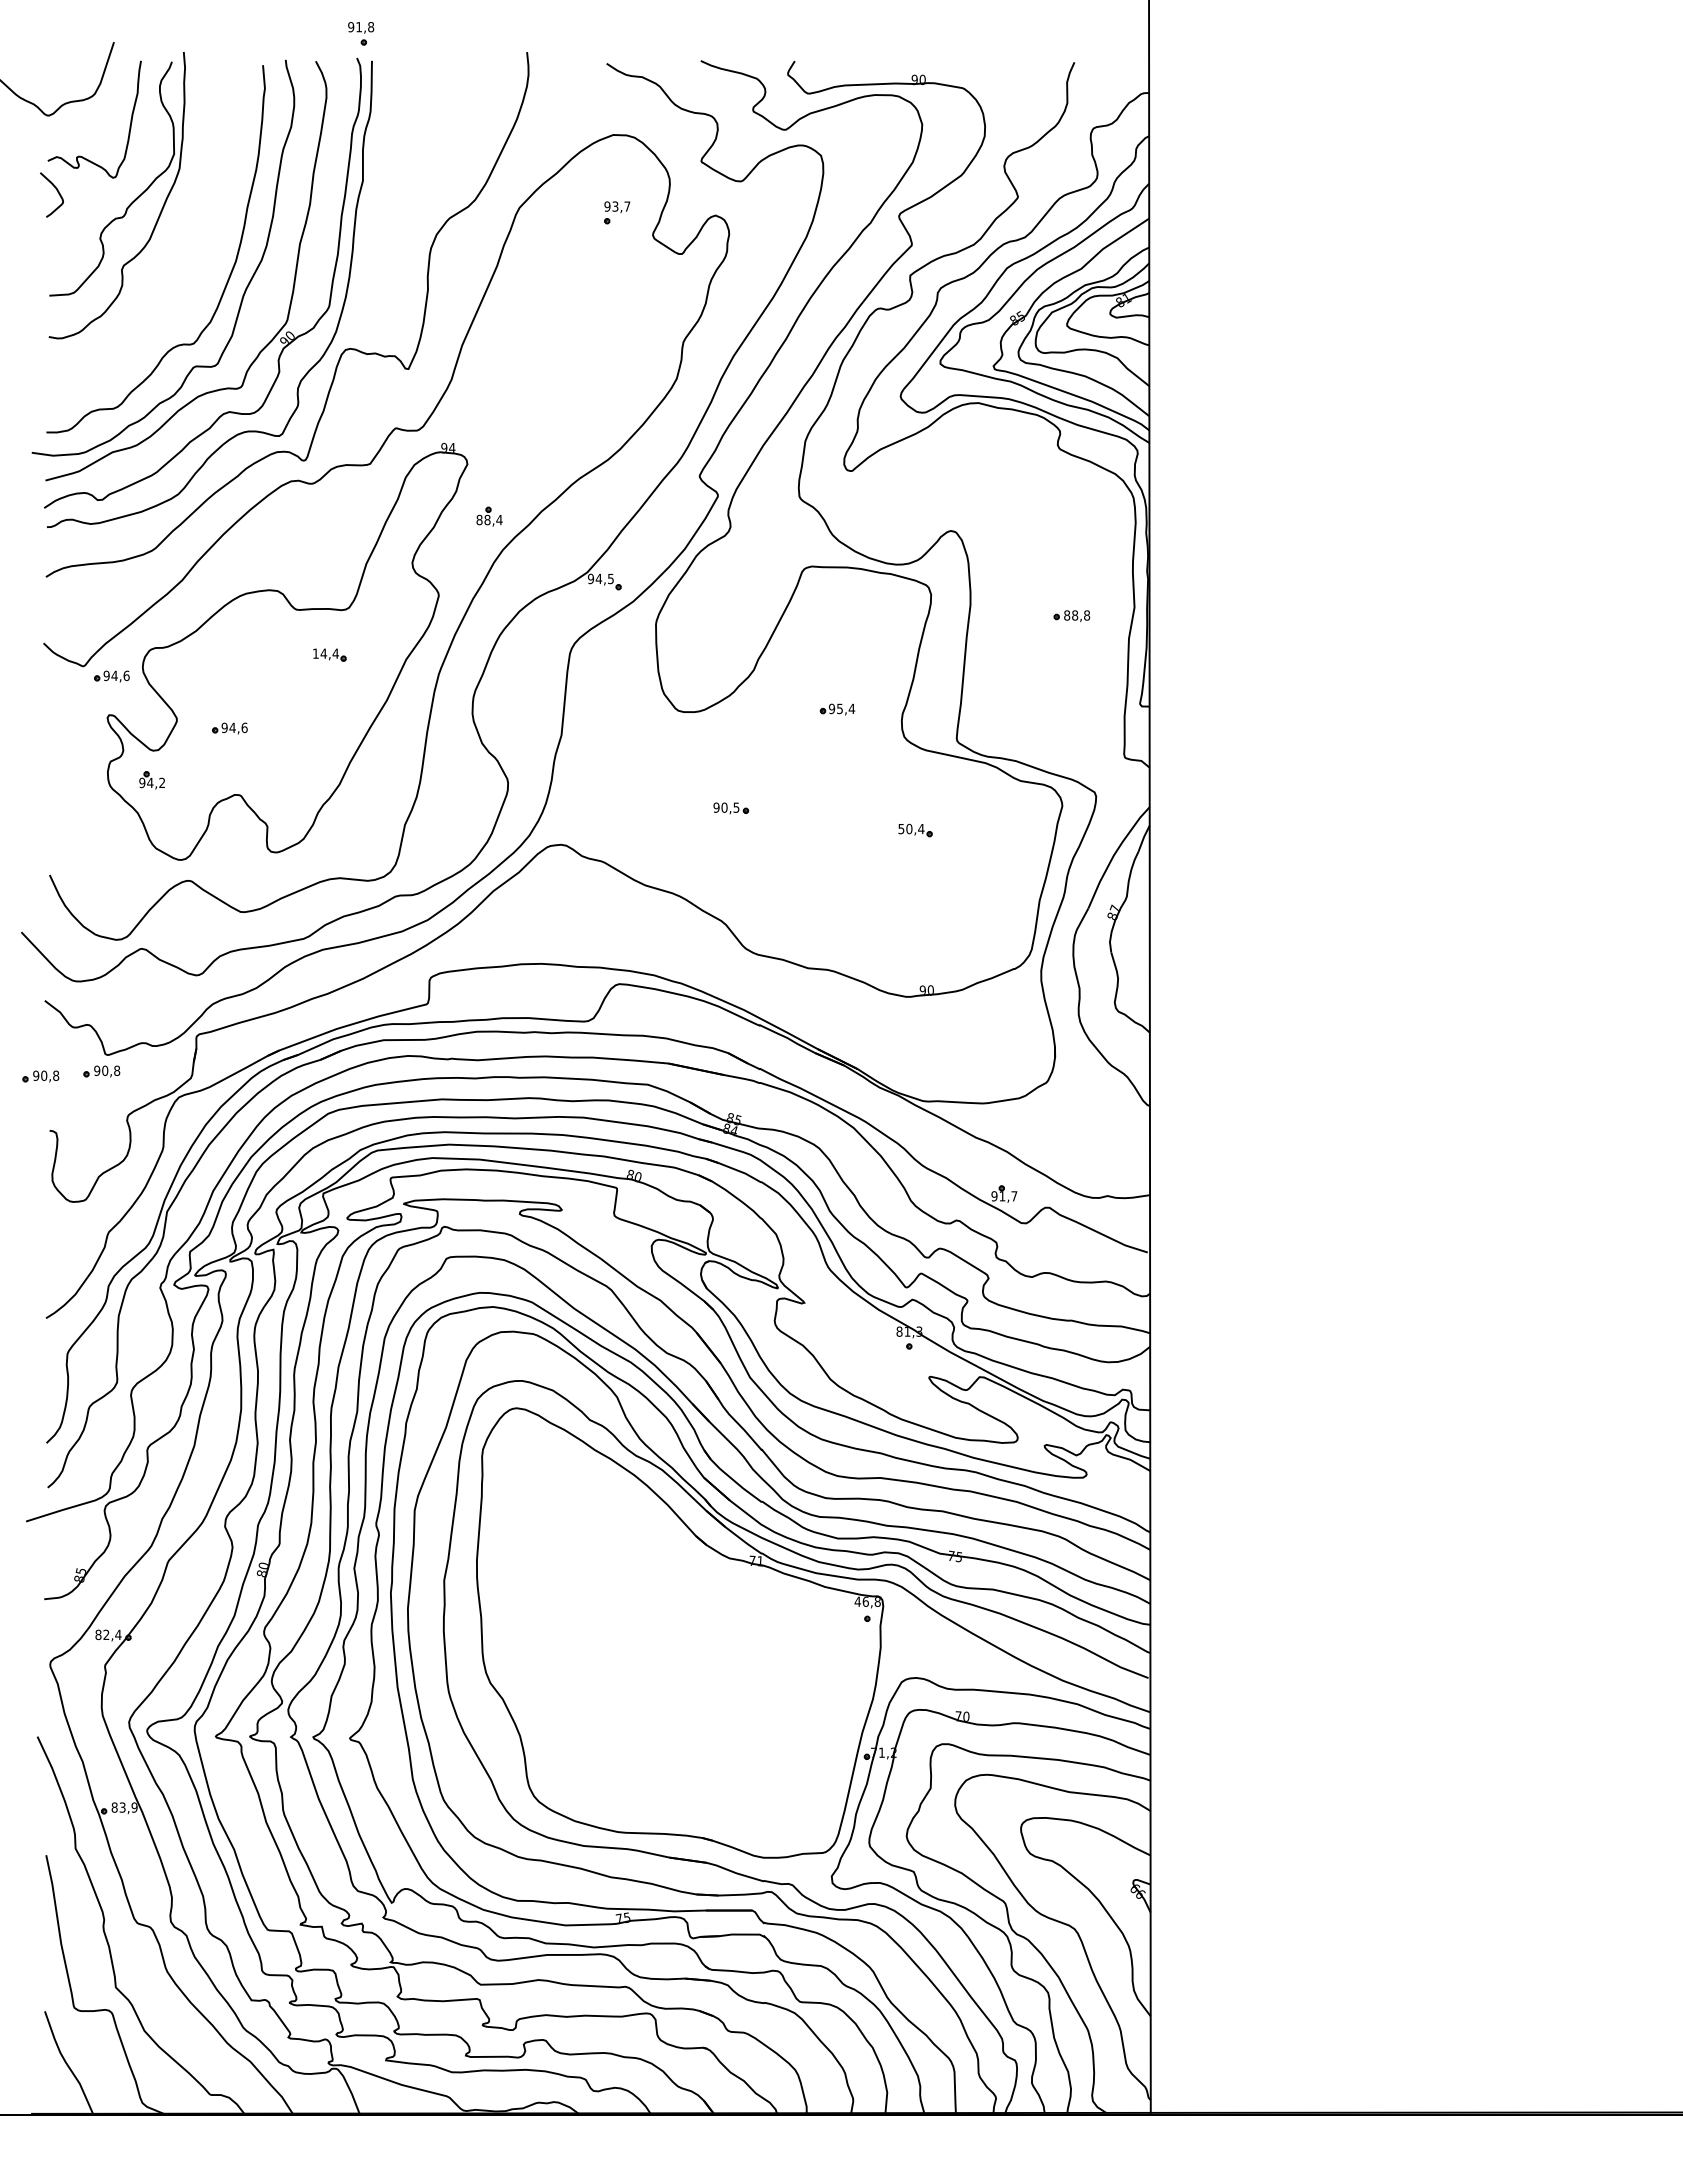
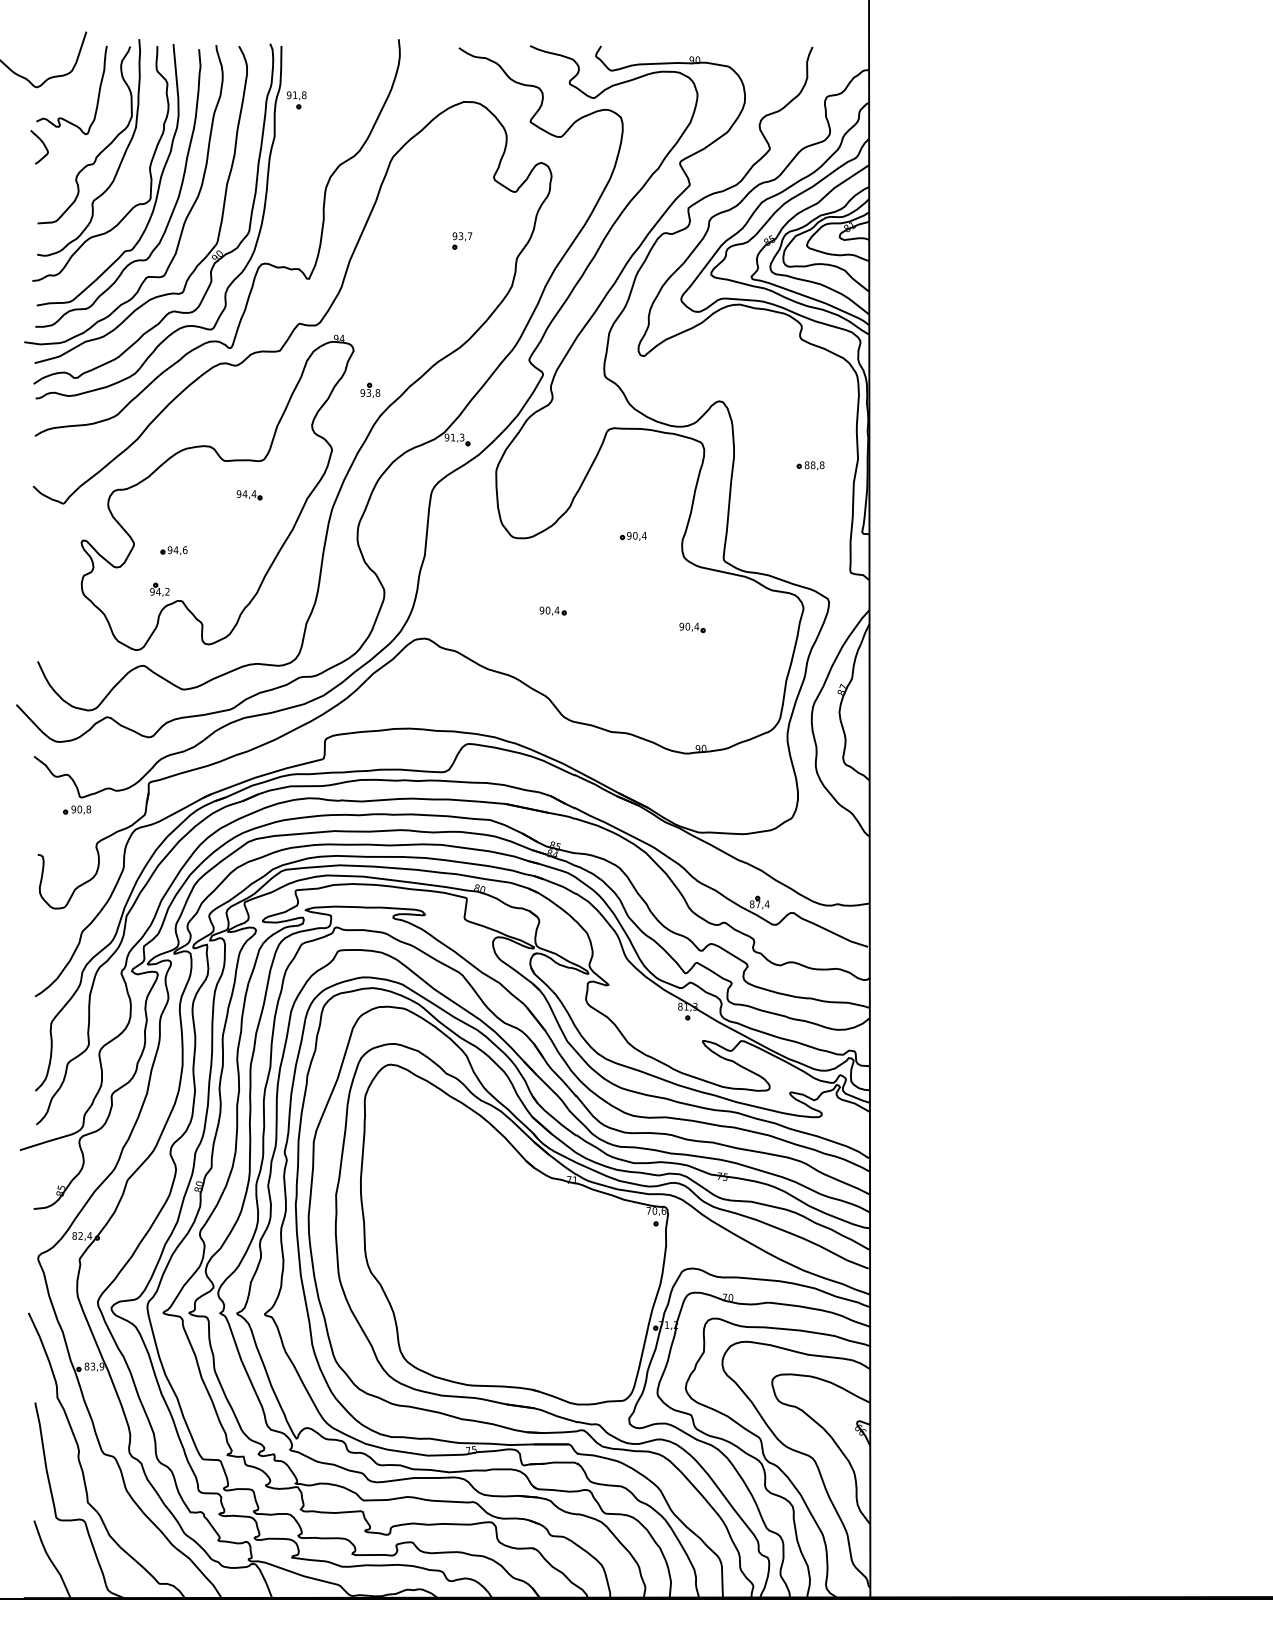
part: (361, 33) -> (297, 100), moved
part: (617, 212) -> (462, 240), moved
part: (178, 271) -> (135, 205), added
text: (489, 519) -> (370, 392), 88,4 -> 93,8
text: (604, 578) -> (457, 437), 94,5 -> 91,3
text: (315, 653) -> (238, 493), 14,4 -> 94,4
part: (111, 676) -> (84, 511), removed
text: (839, 708) -> (634, 535), 95,4 -> 90,4
part: (151, 780) -> (159, 589), moved
text: (736, 807) -> (557, 610), 90,5 -> 90,4
text: (901, 828) -> (681, 626), 50,4 -> 90,4
part: (40, 1076) -> (30, 813), removed
text: (1004, 1196) -> (759, 904), 91,7 -> 87,4
text: (867, 1601) -> (656, 1210), 46,8 -> 70,6

